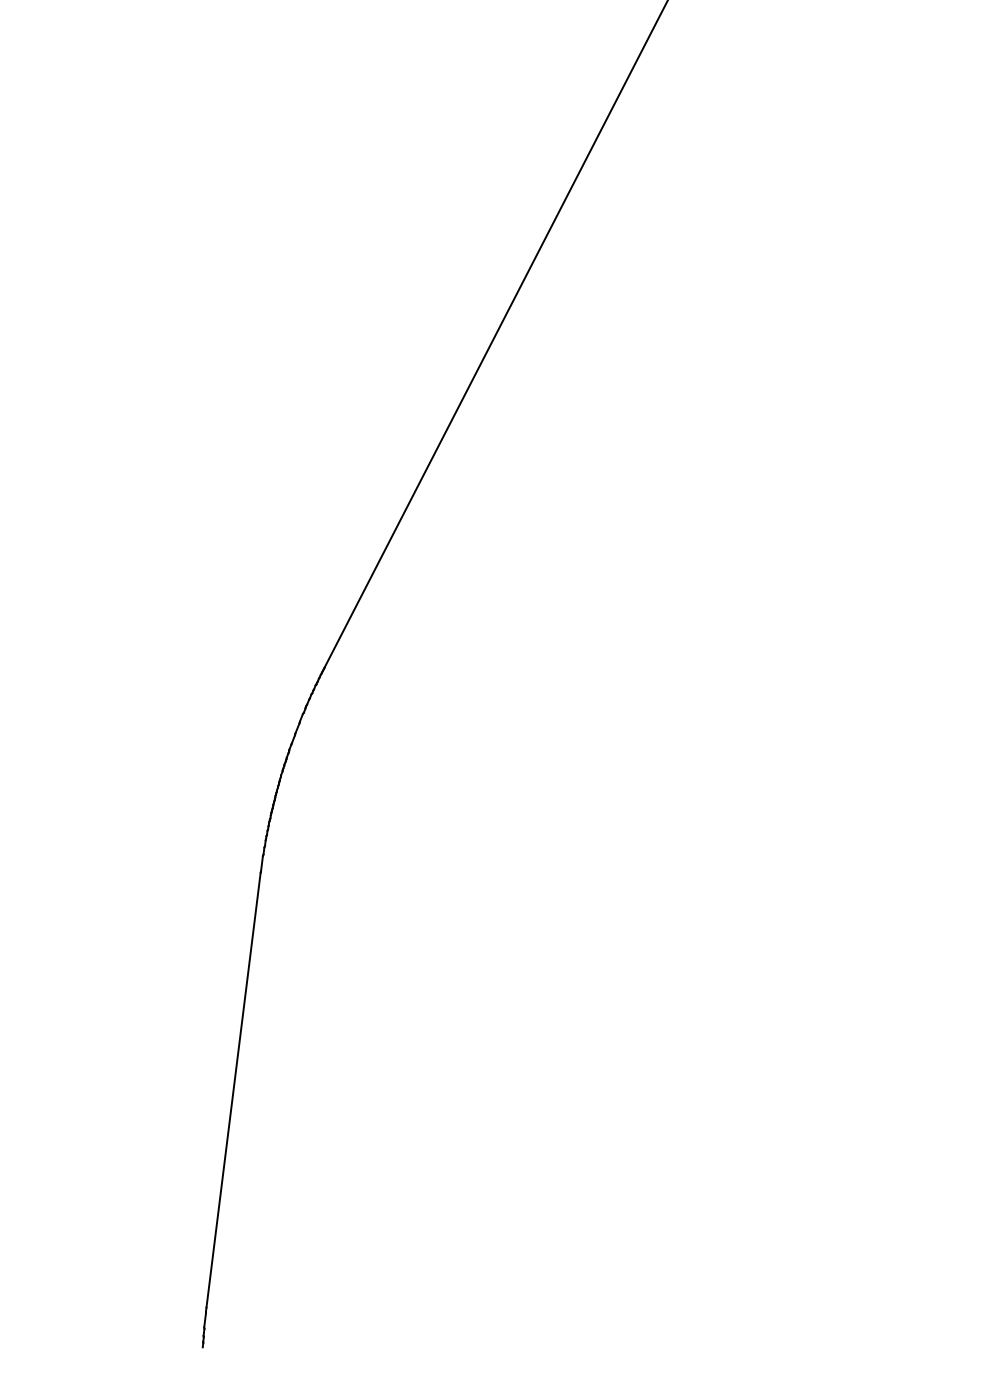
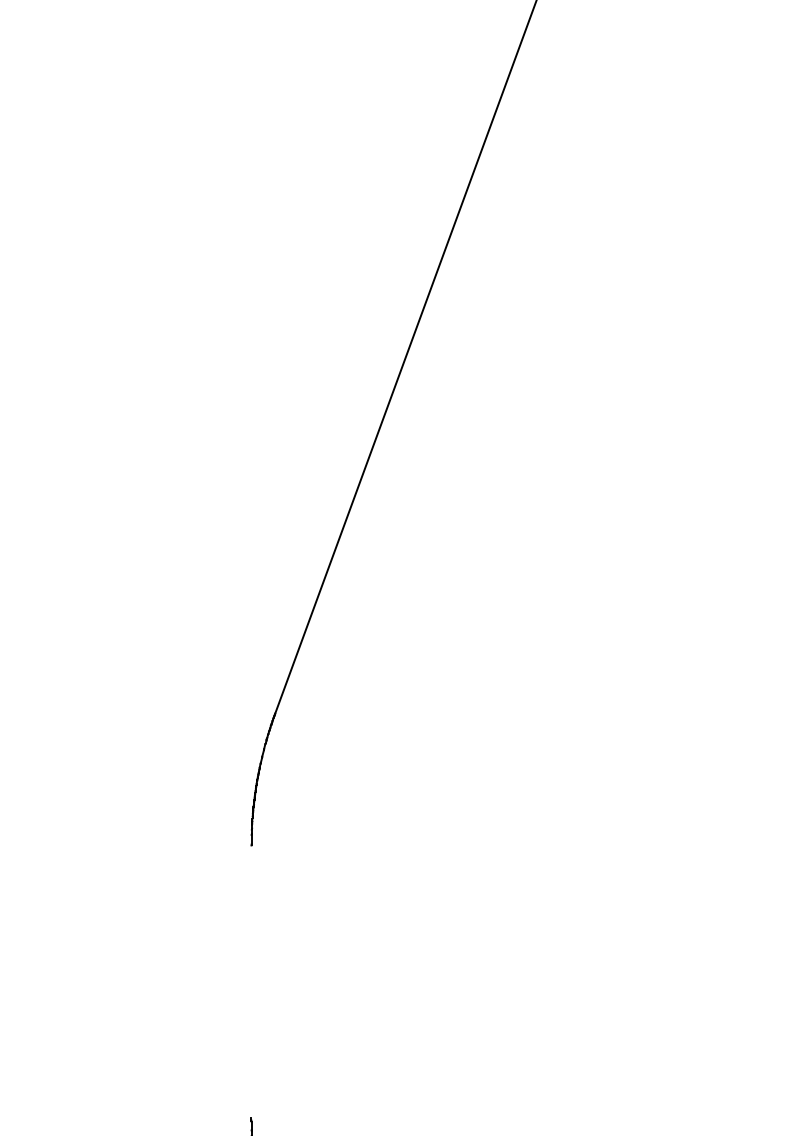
line: (233, 1089) -> (251, 981), removed

